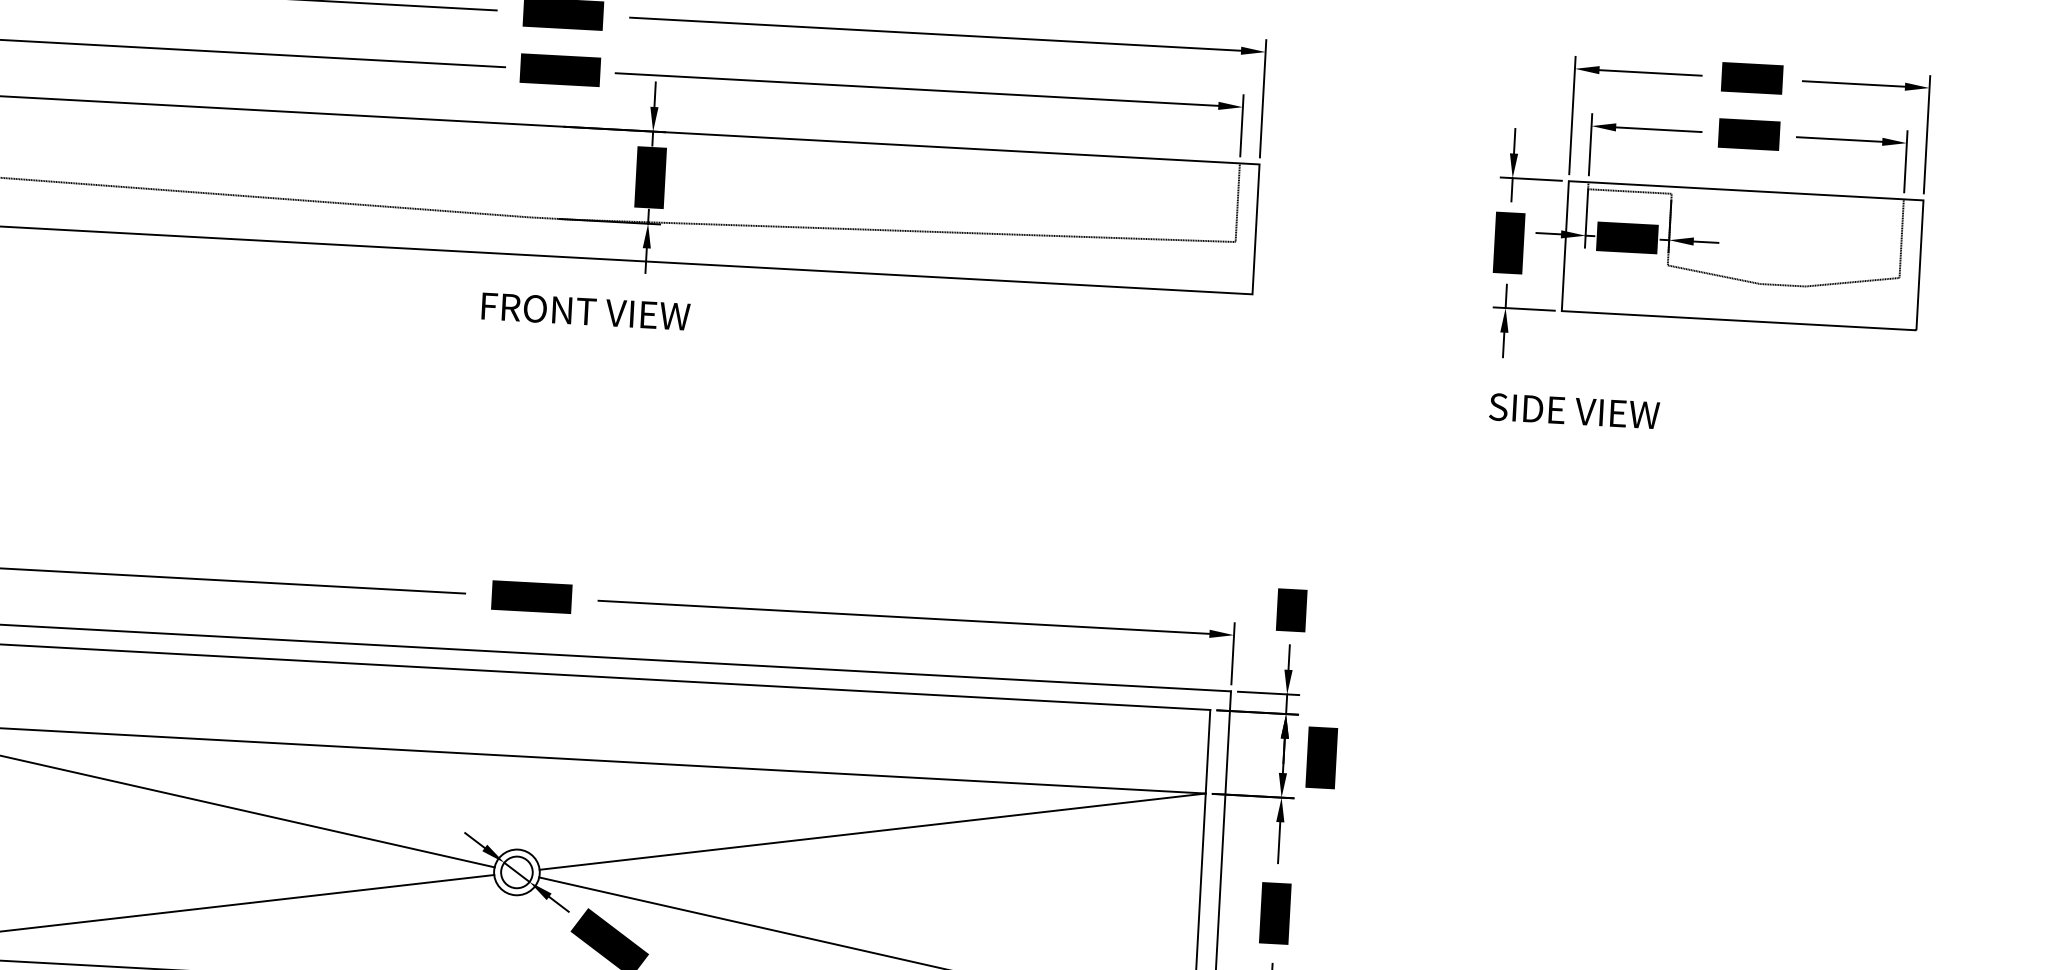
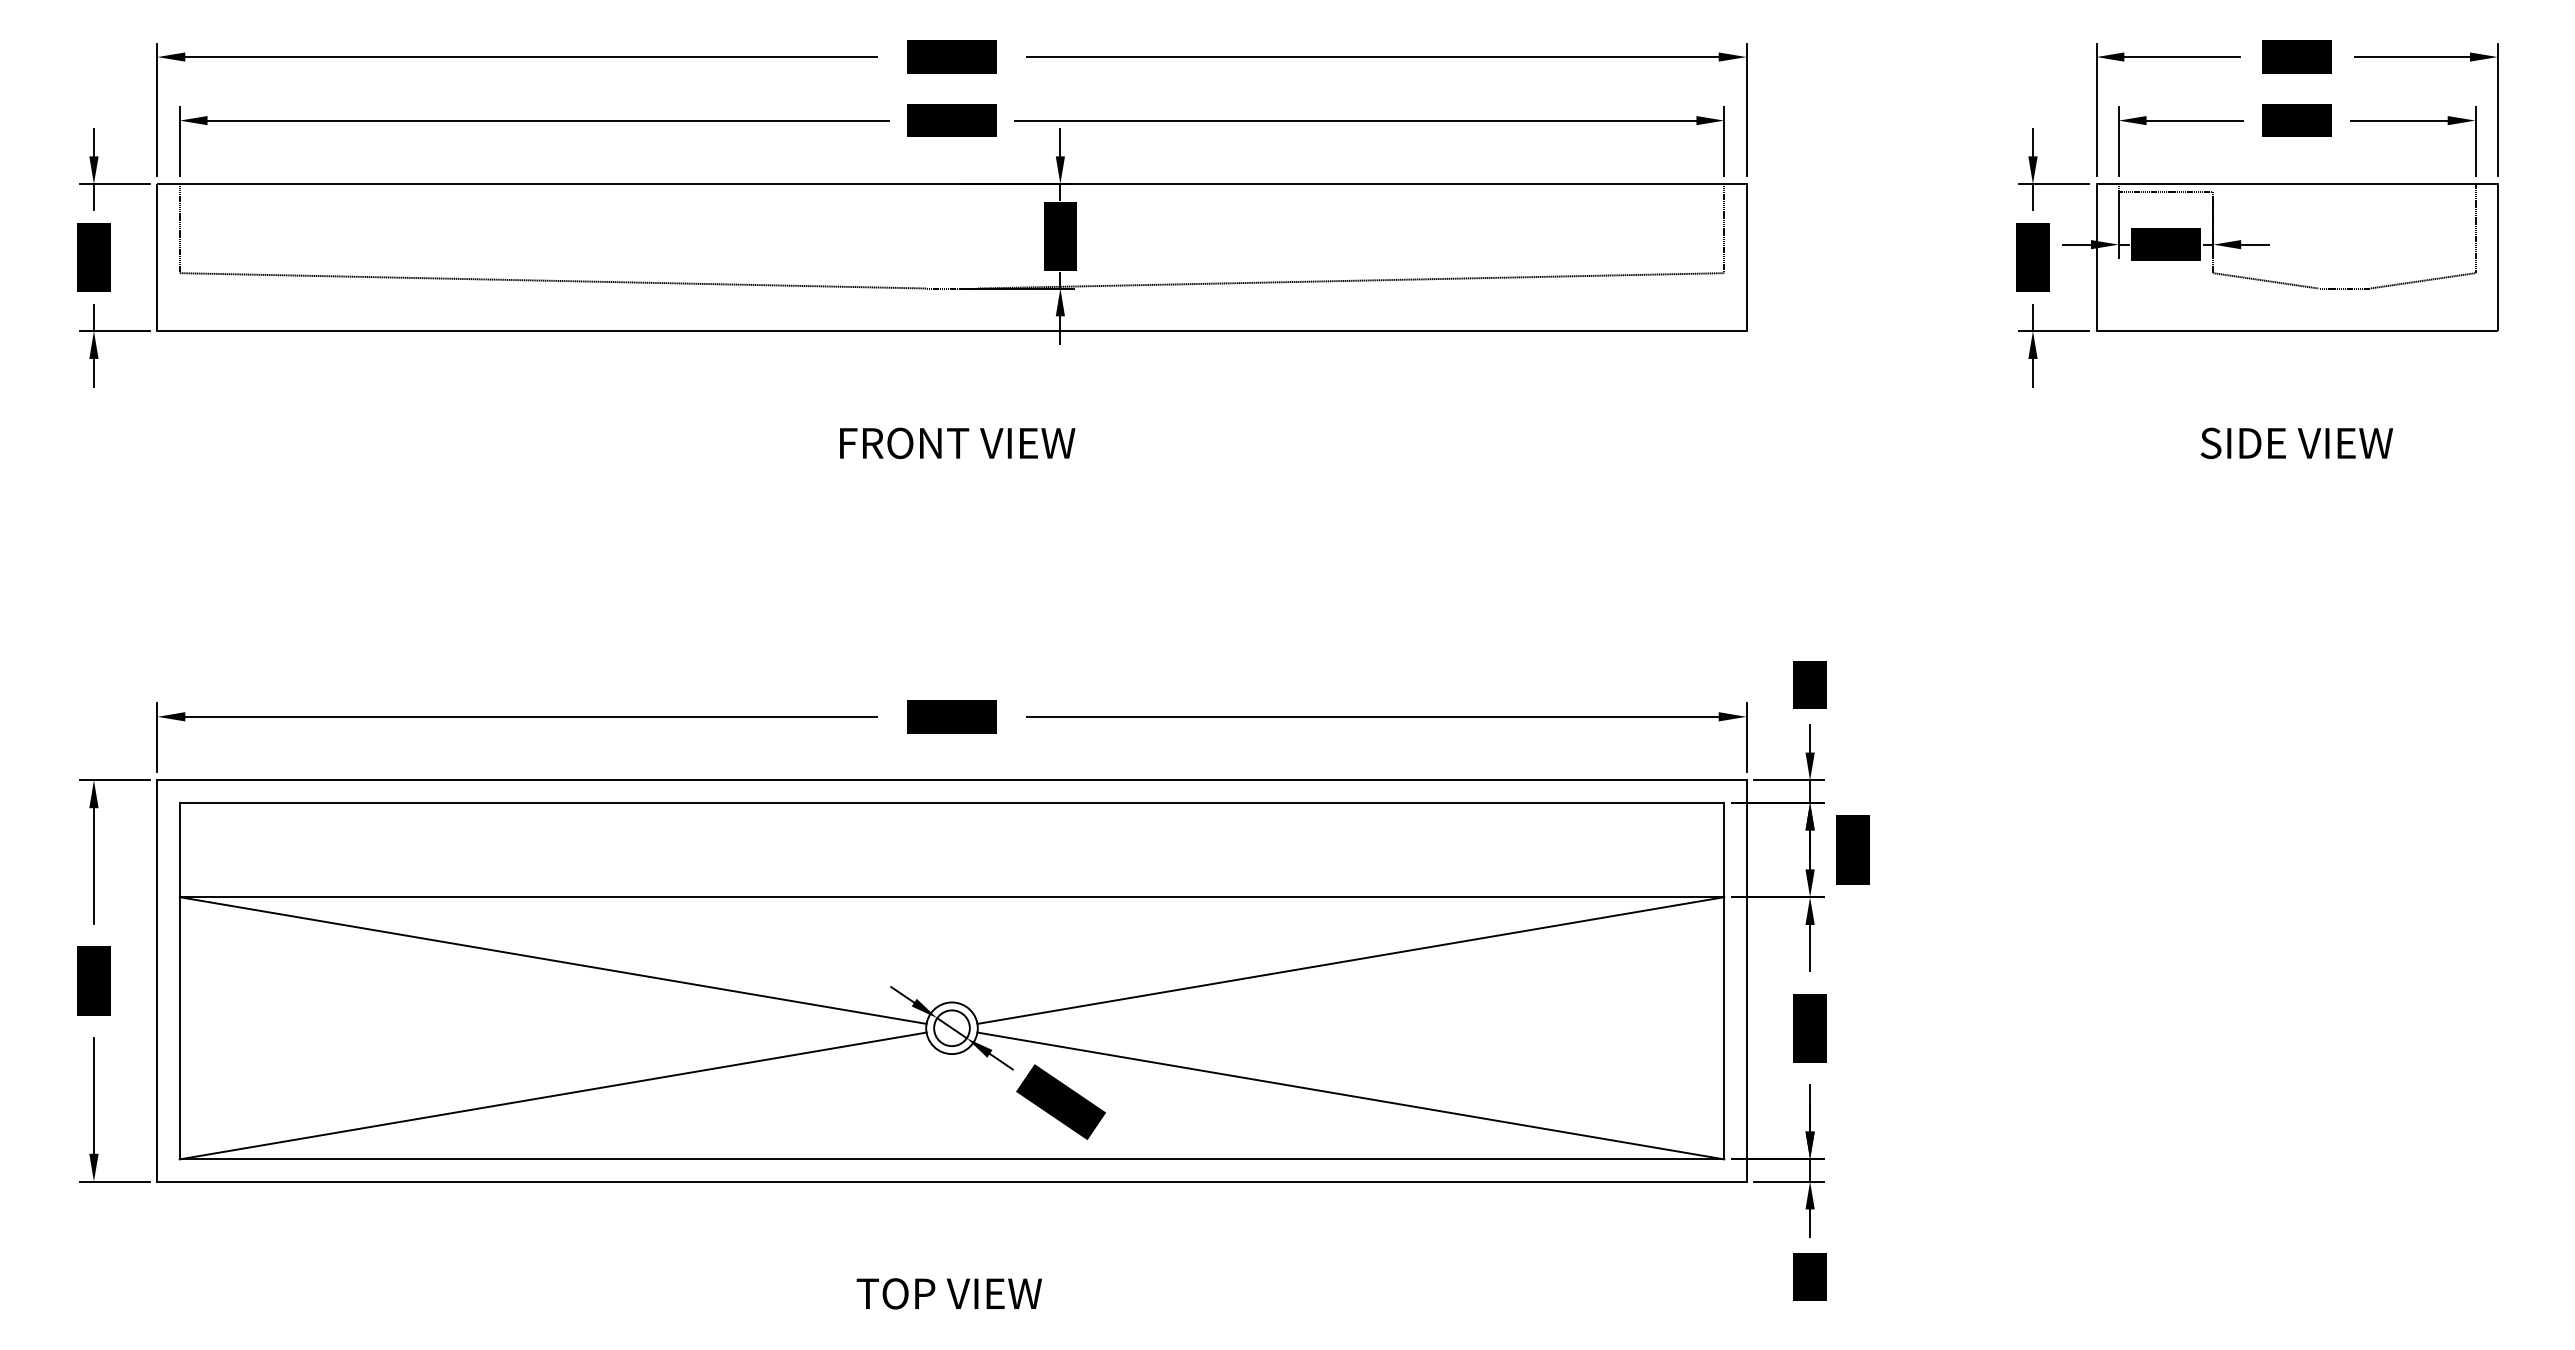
text: (585, 311) -> (957, 443), moved
text: (1574, 411) -> (2296, 443), moved

